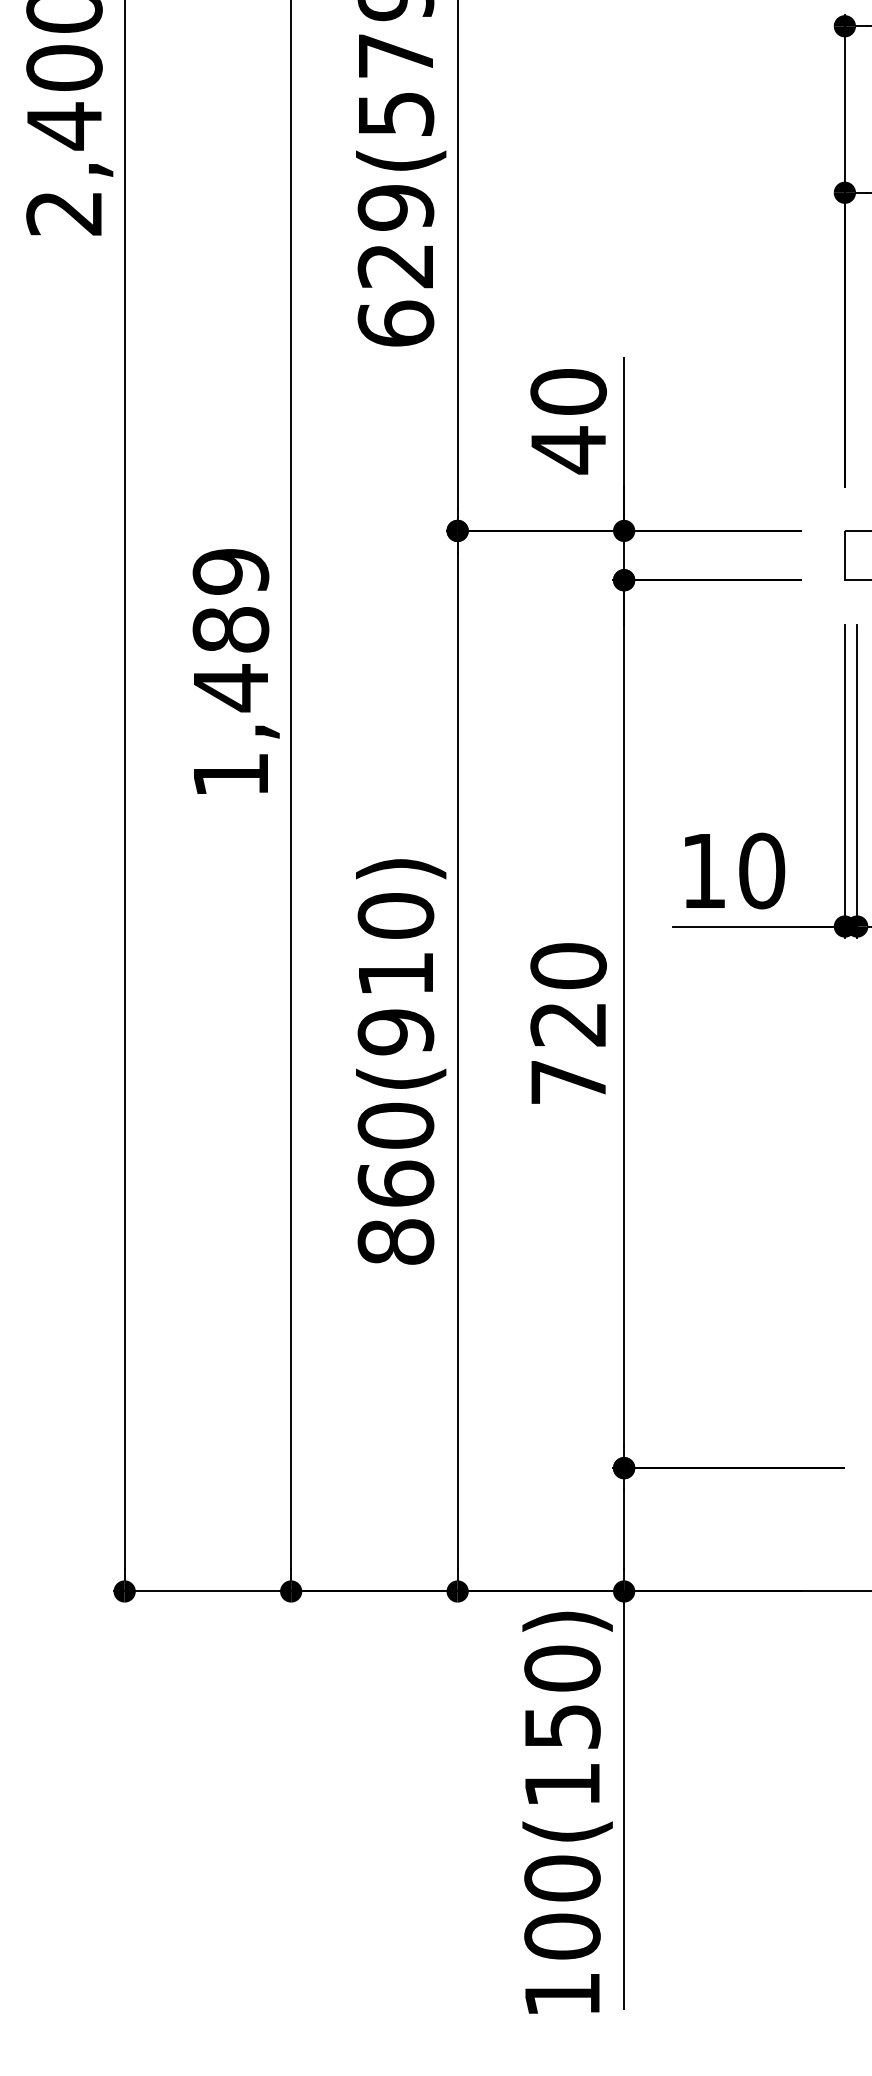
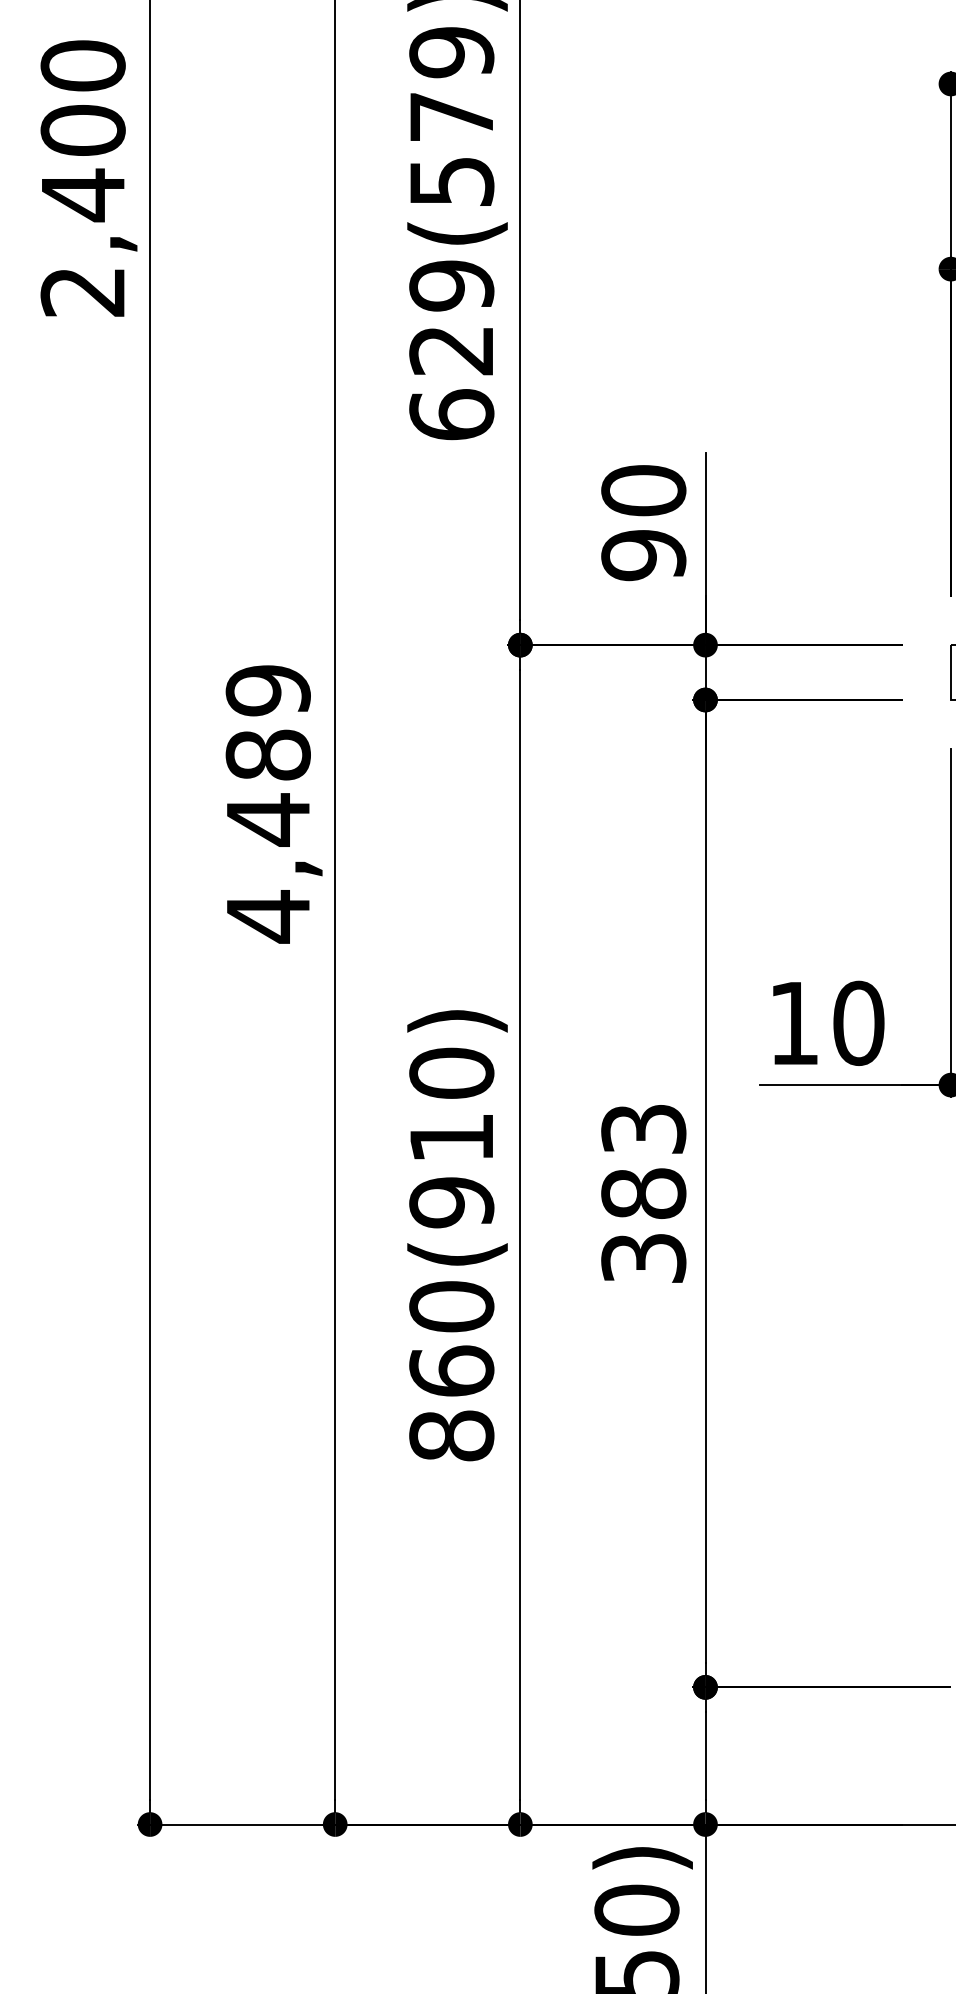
text: (568, 450) -> (643, 555), 40 -> 90
text: (230, 775) -> (267, 917), 1,489 -> 4,489
text: (568, 1023) -> (643, 1192), 720 -> 383

